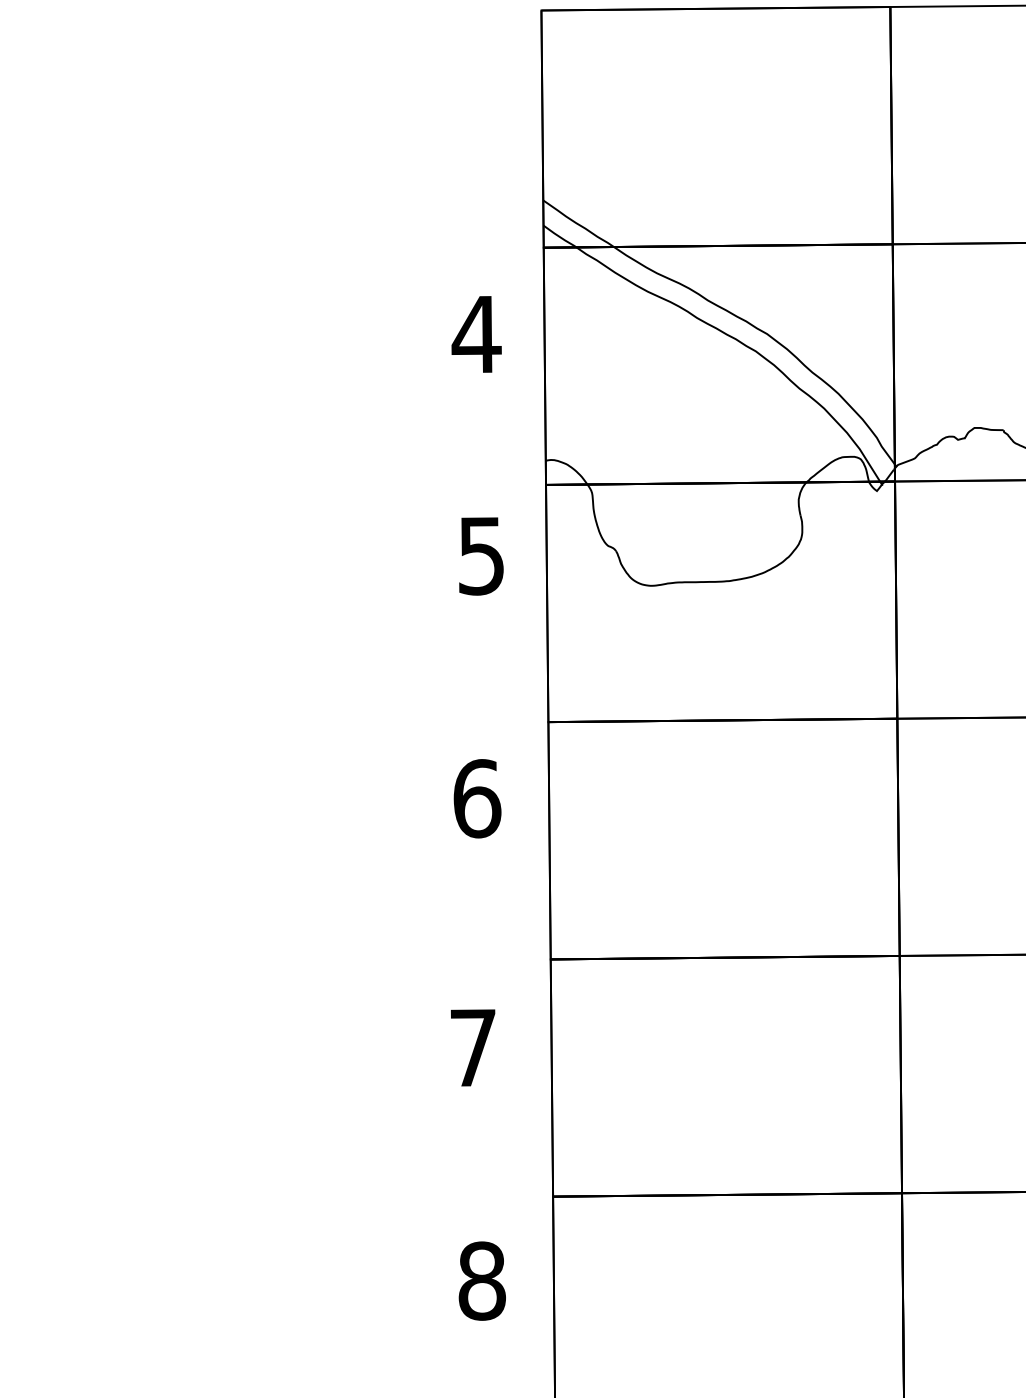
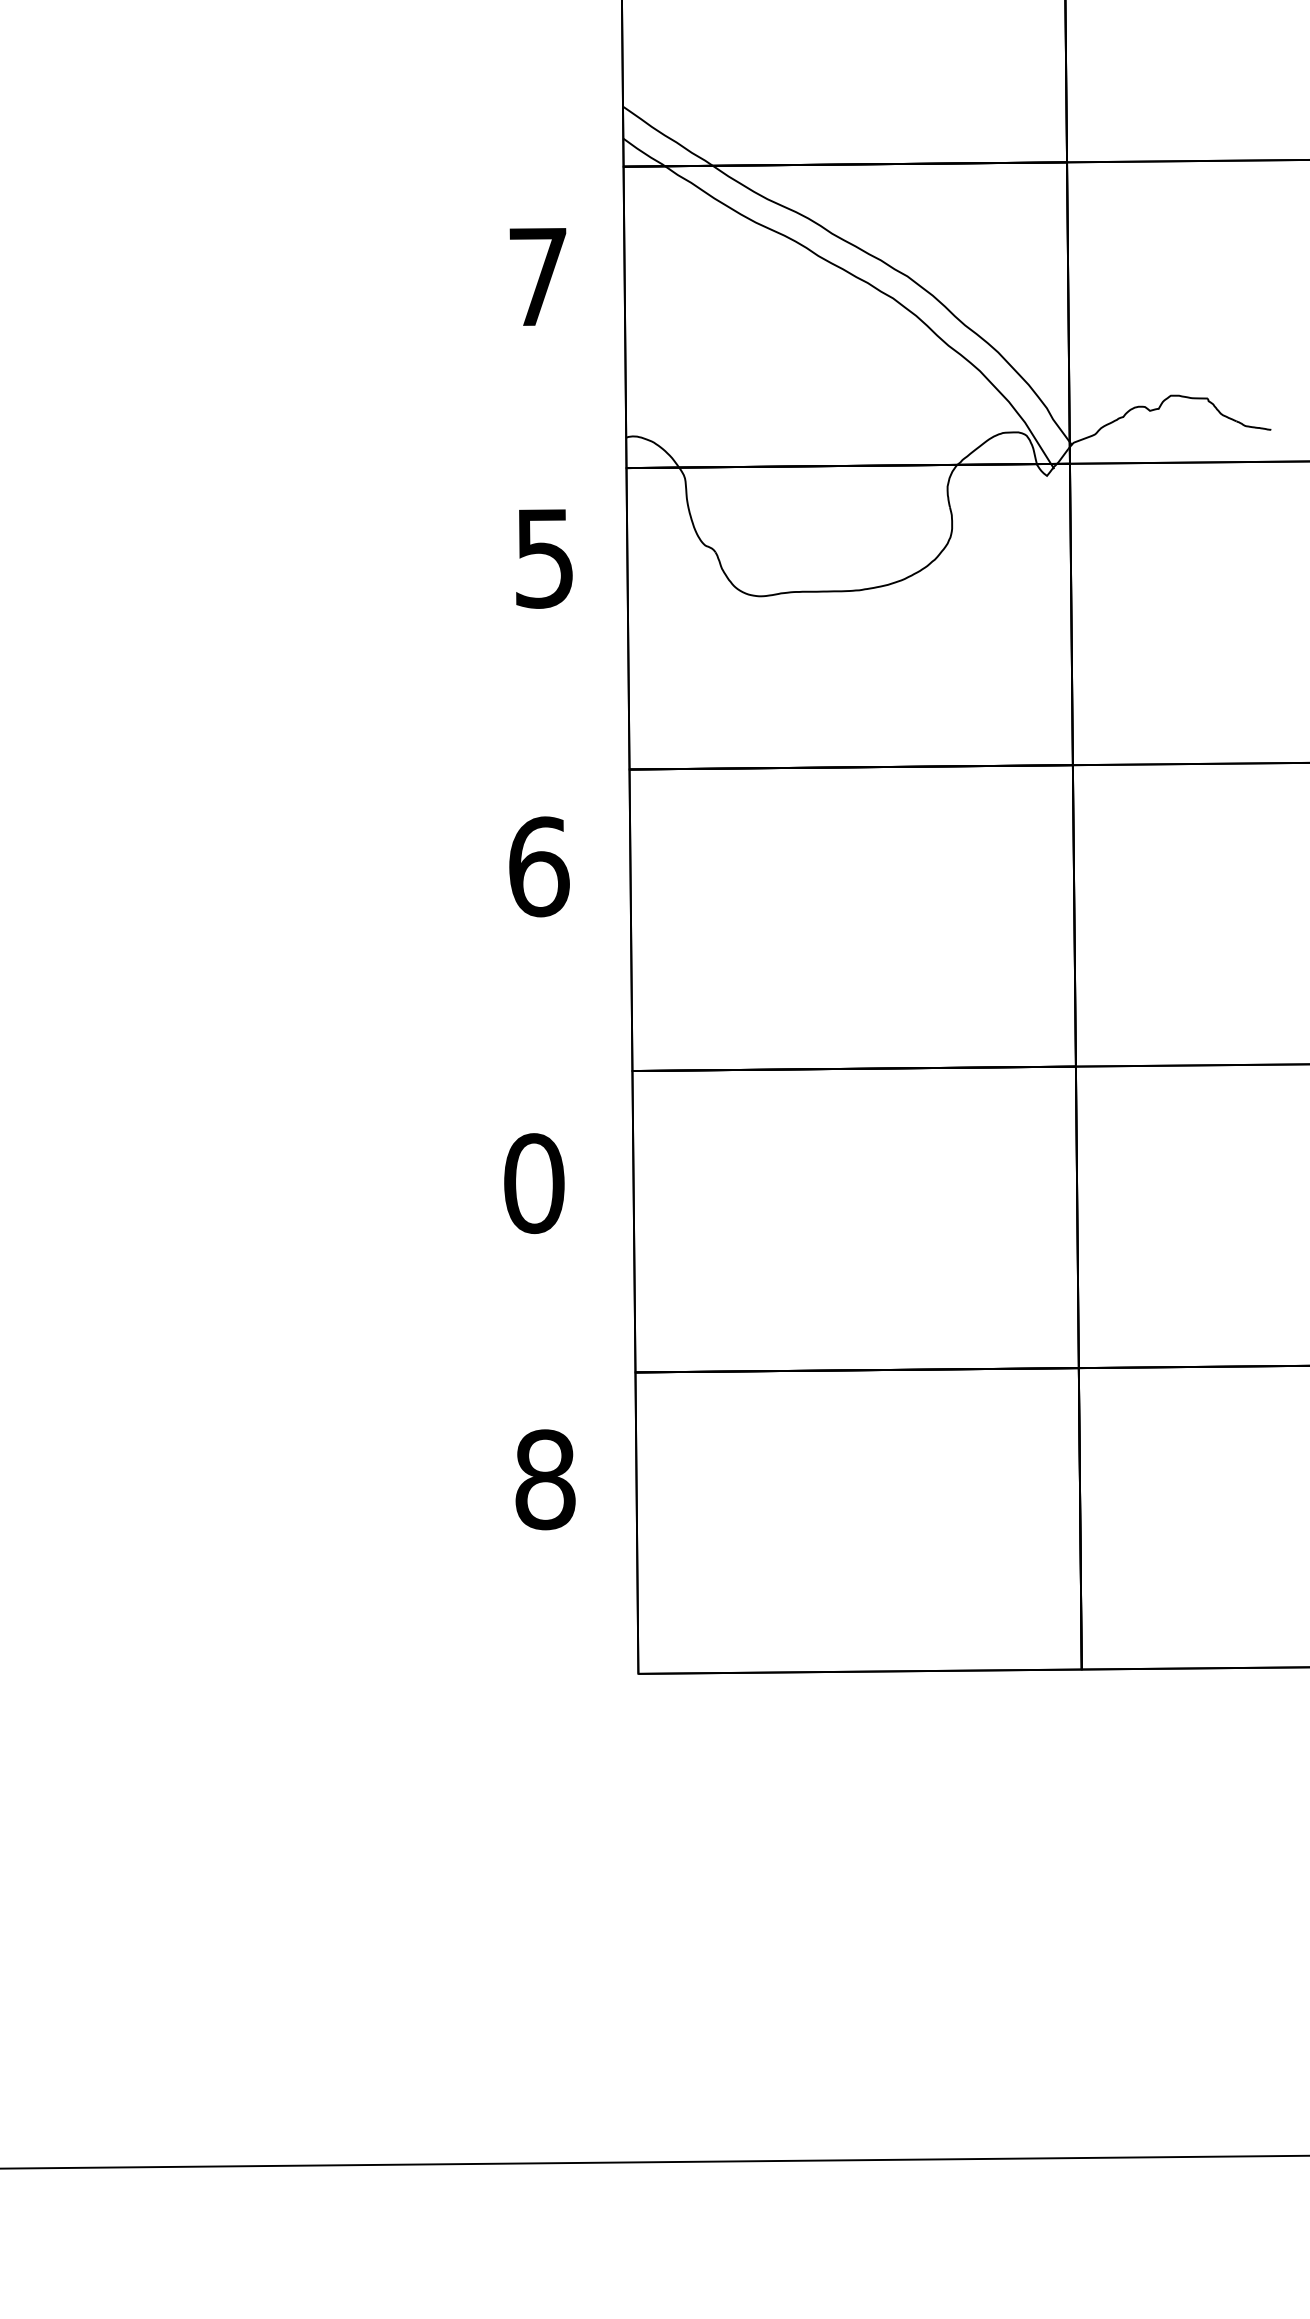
text: (476, 334) -> (538, 276), 4 -> 7
text: (473, 1047) -> (534, 1183), 7 -> 0

